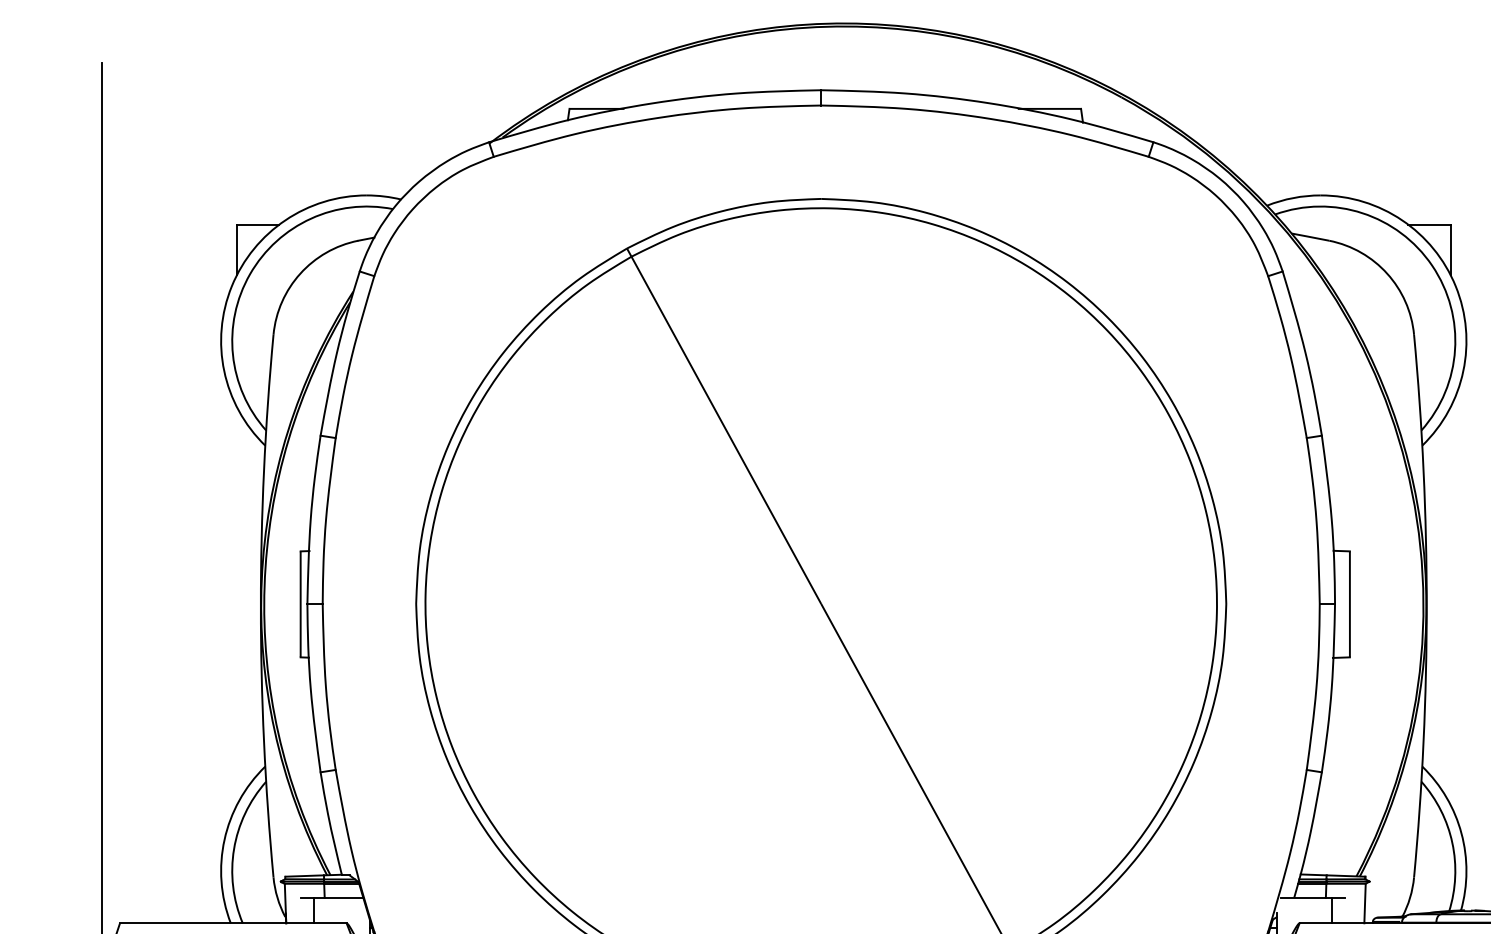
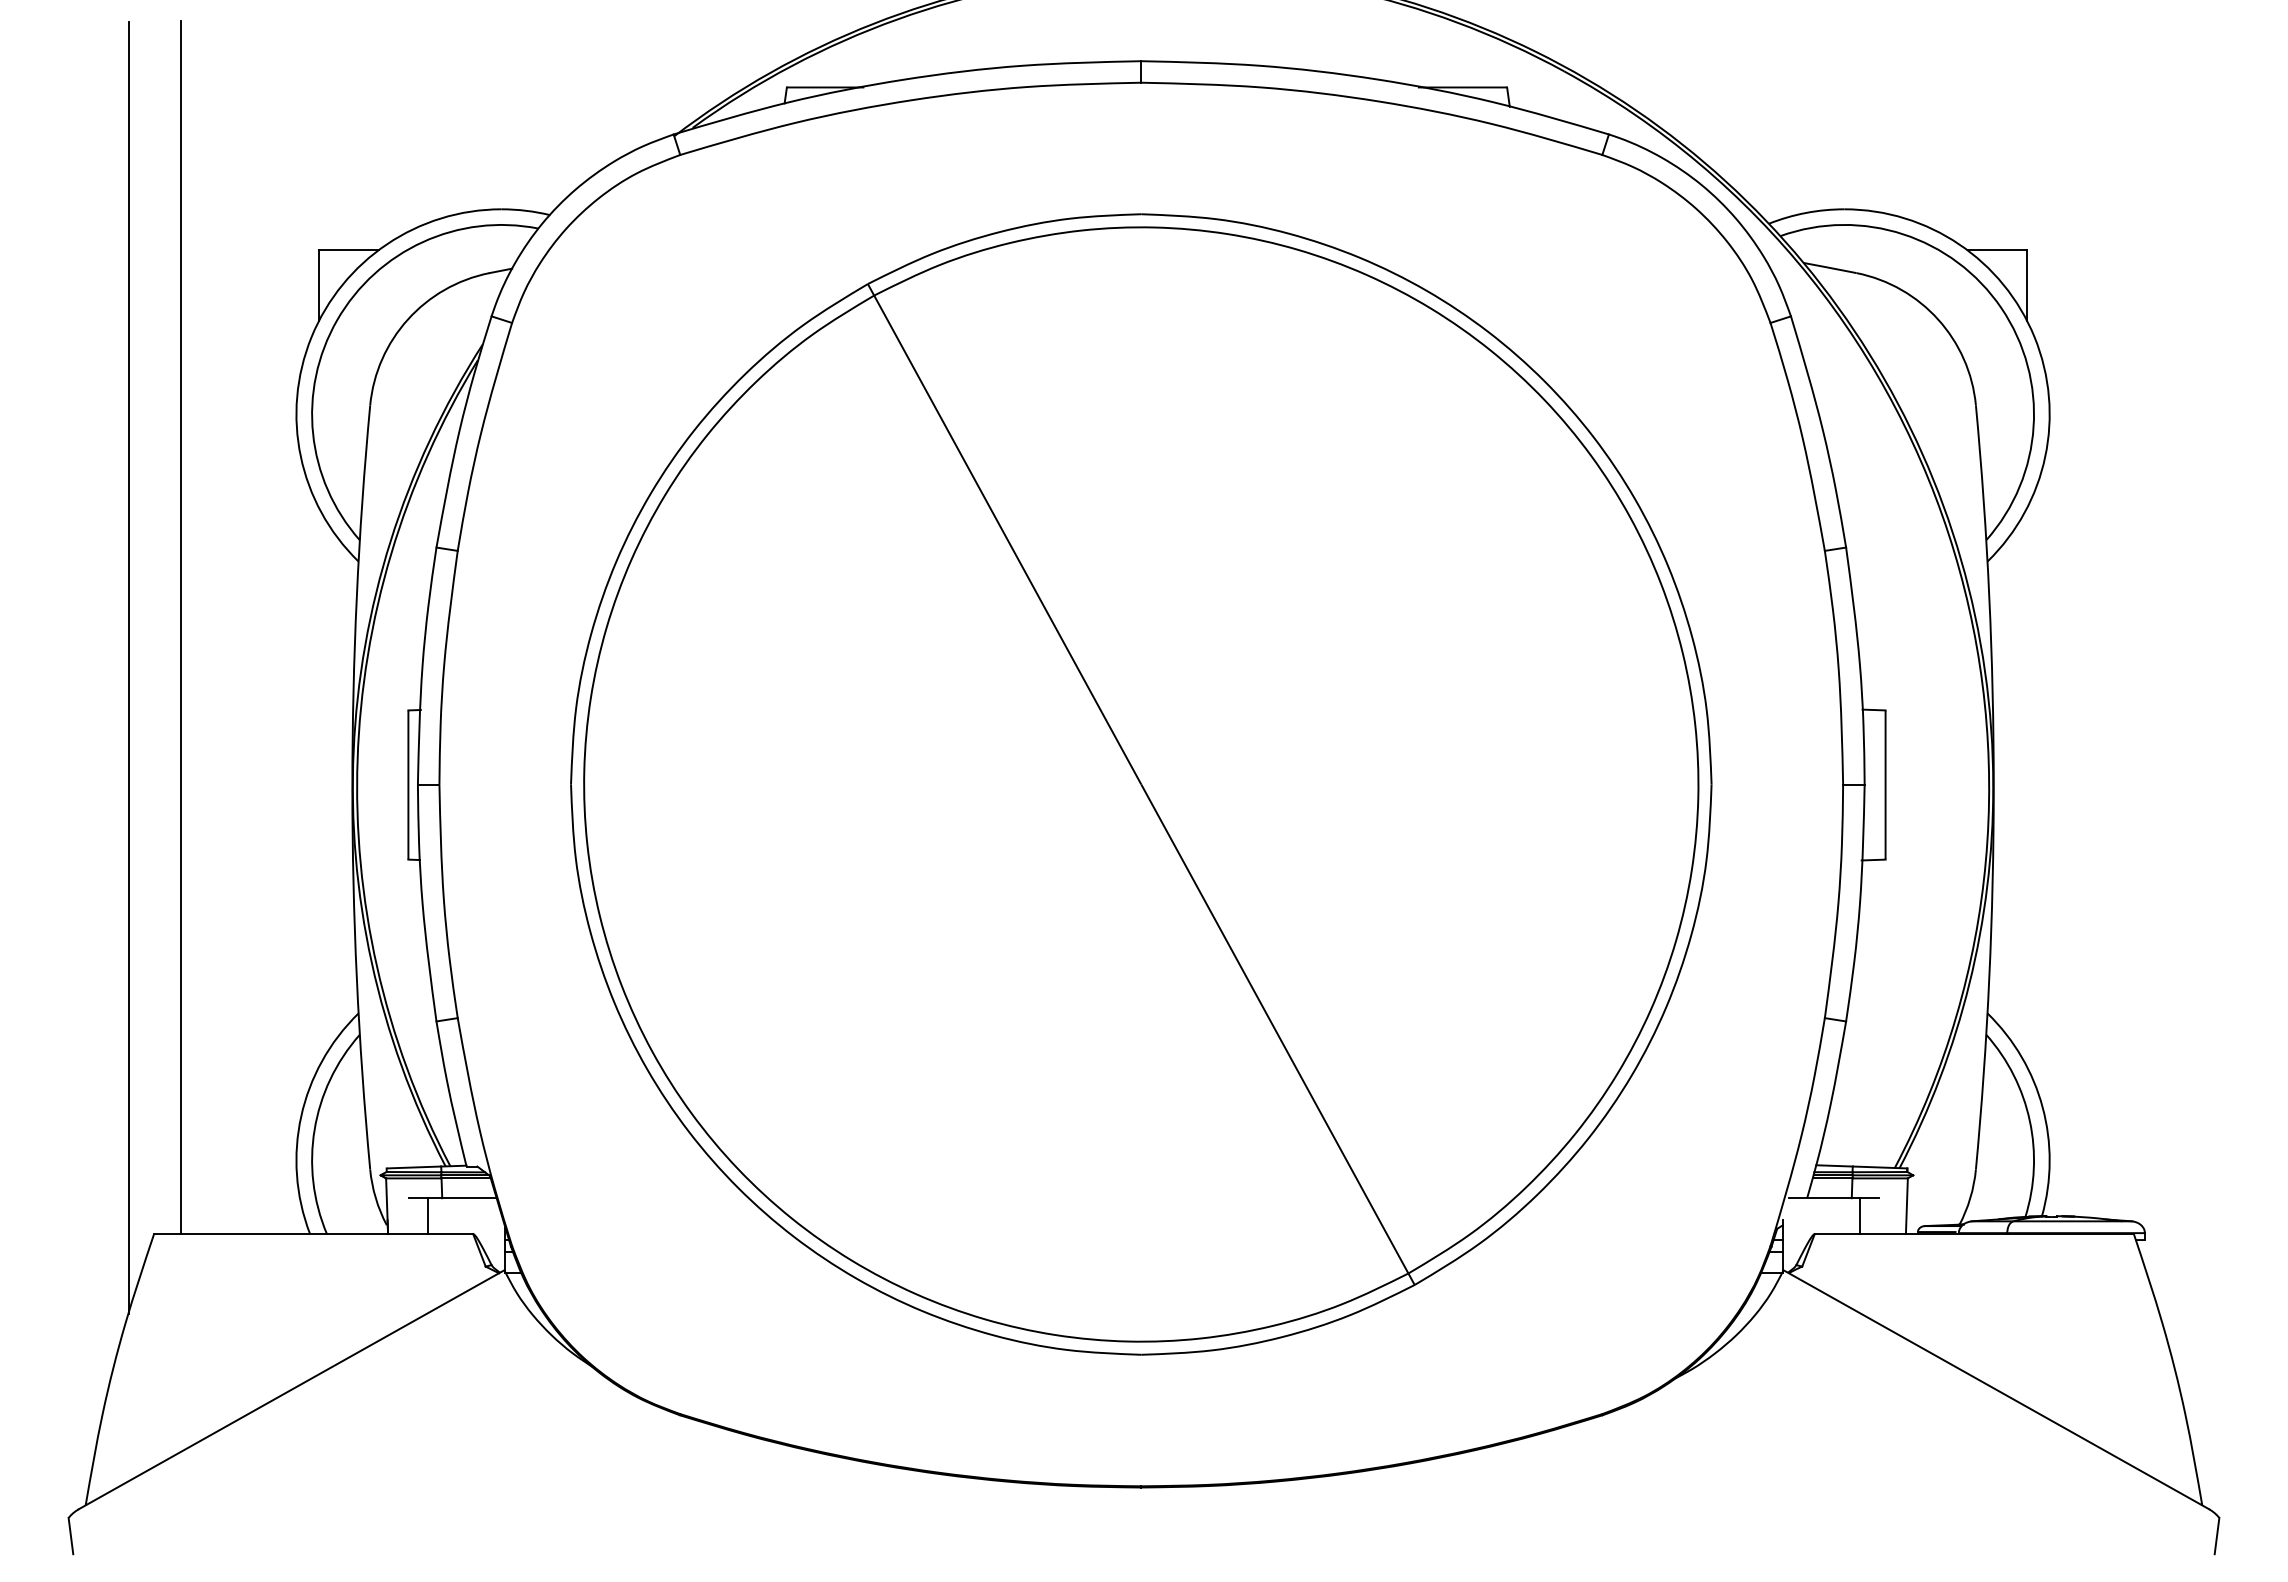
line: (139, 492) -> (181, 627), added

